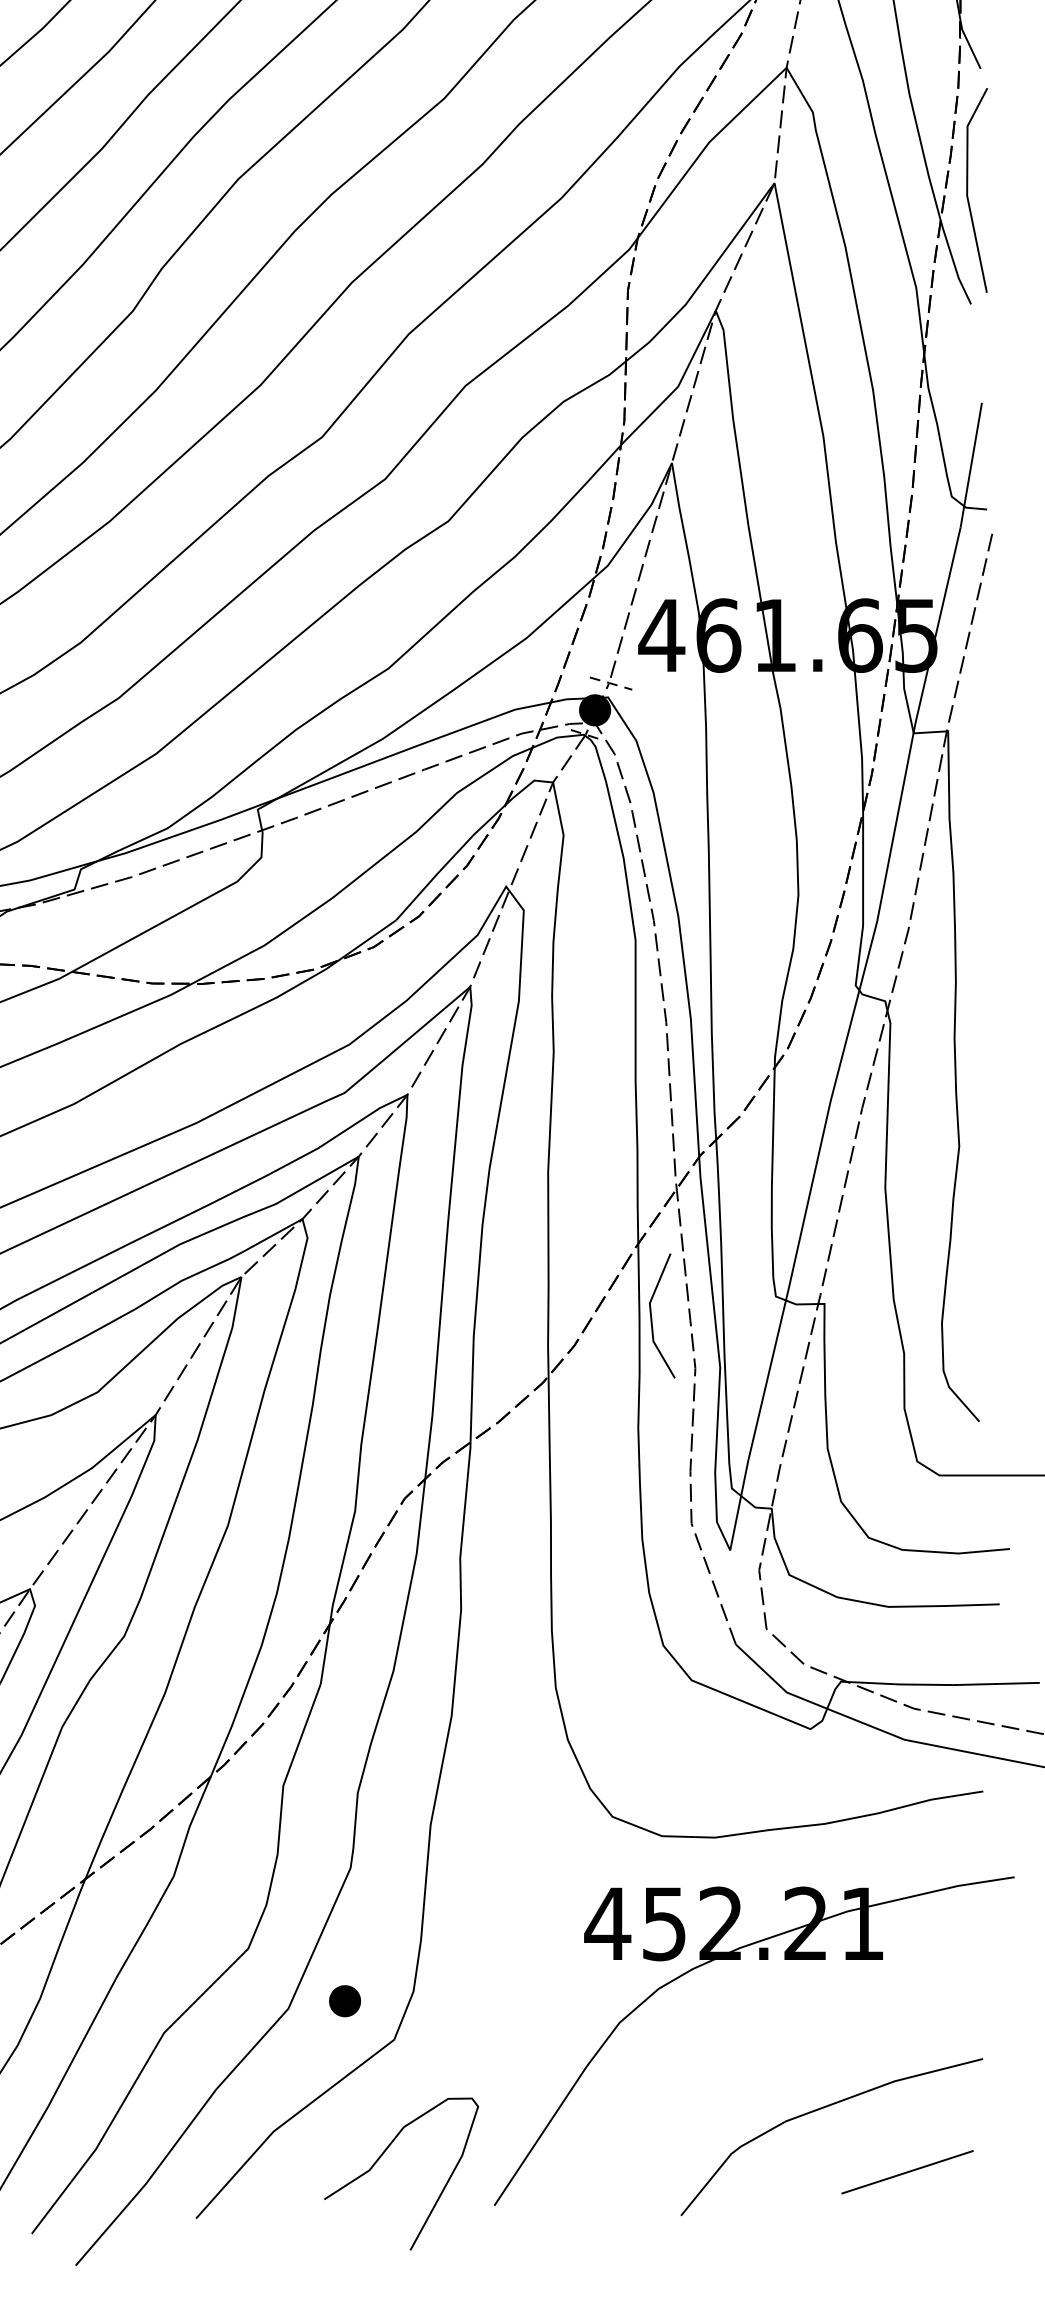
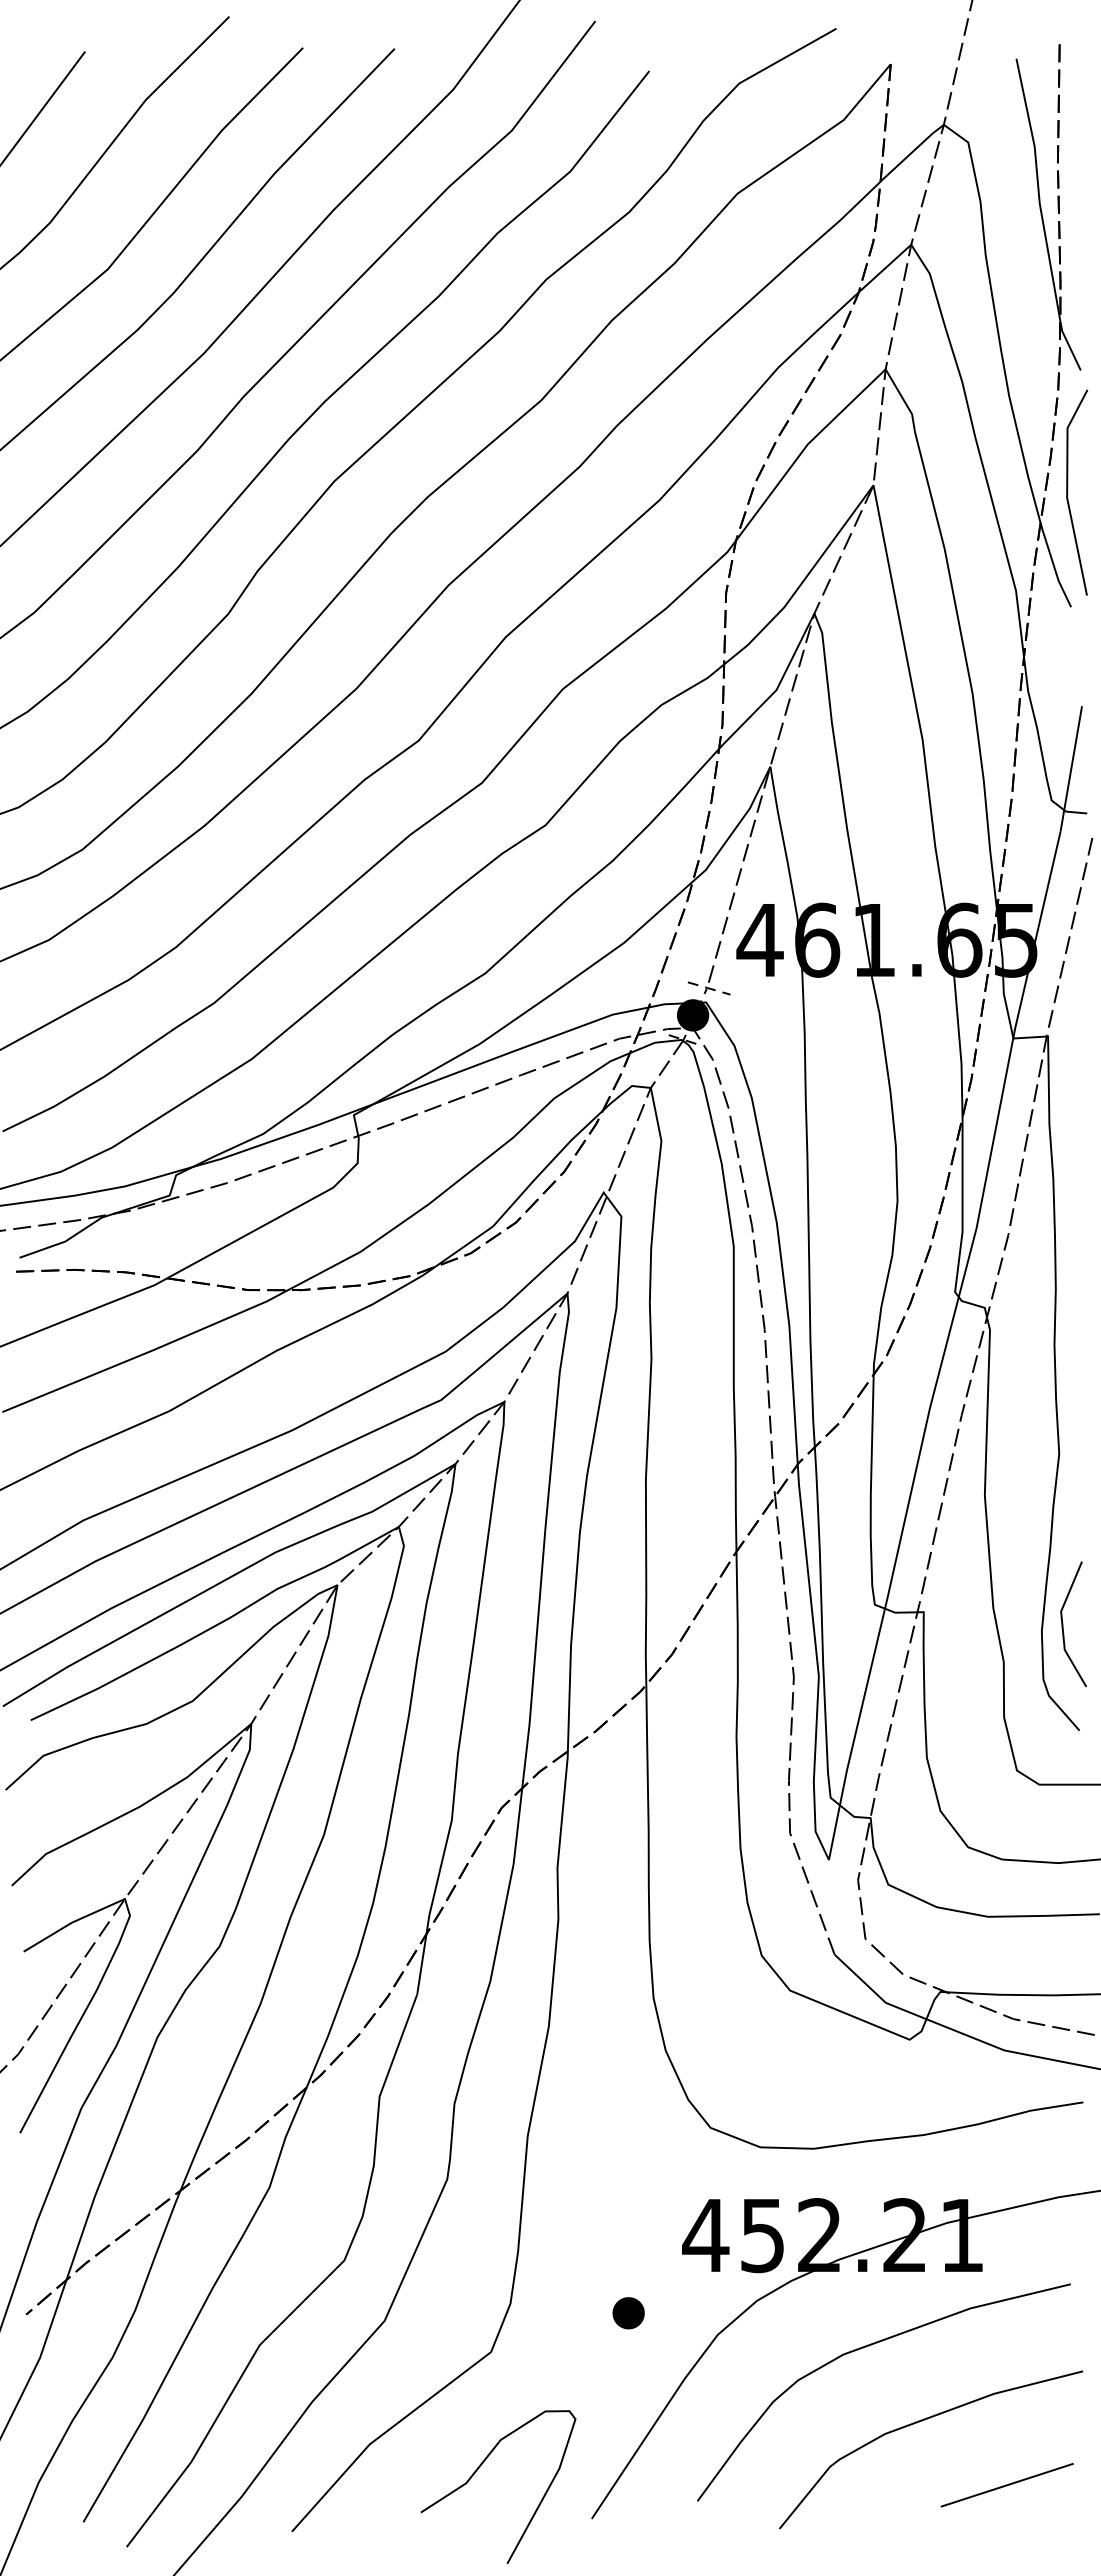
line: (652, 1316) -> (1063, 1624), moved
part: (344, 2001) -> (628, 2313), moved
curve: (770, 2034) -> (869, 2346), added

